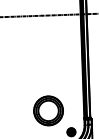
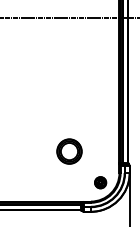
part: (48, 110) -> (69, 151), size x0.6

